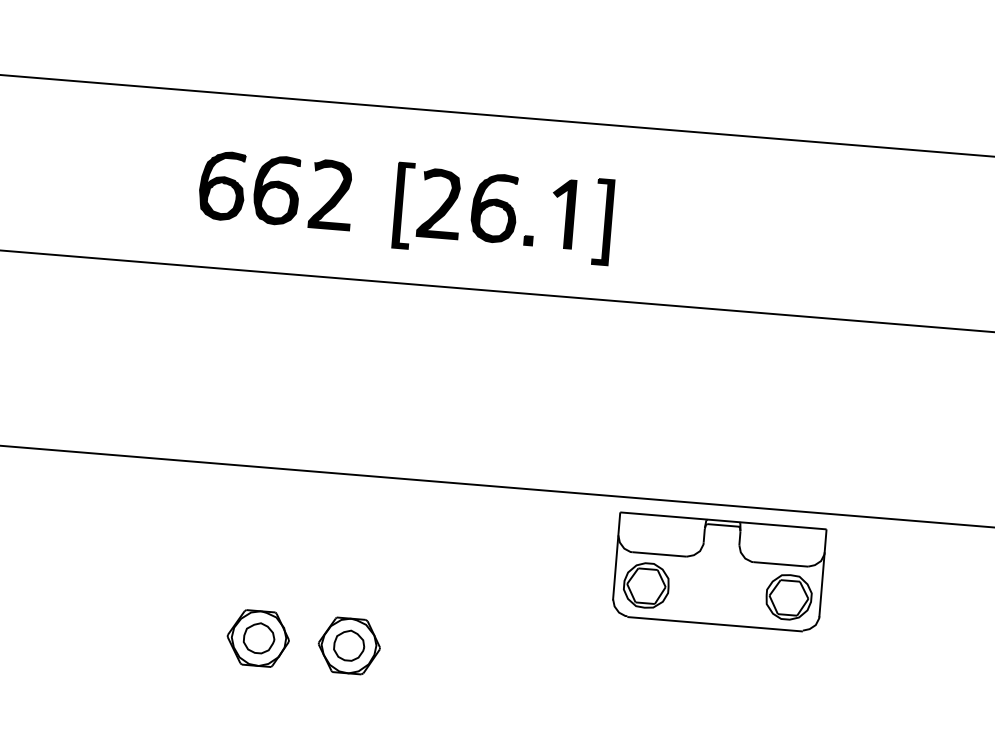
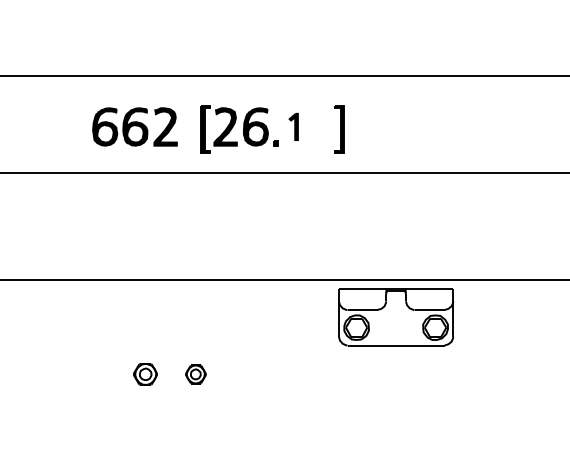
part: (562, 213) -> (293, 126), size x0.7
part: (603, 221) -> (339, 129), moved
part: (258, 638) -> (145, 374), size x0.7
part: (348, 646) -> (195, 374), size x0.6

